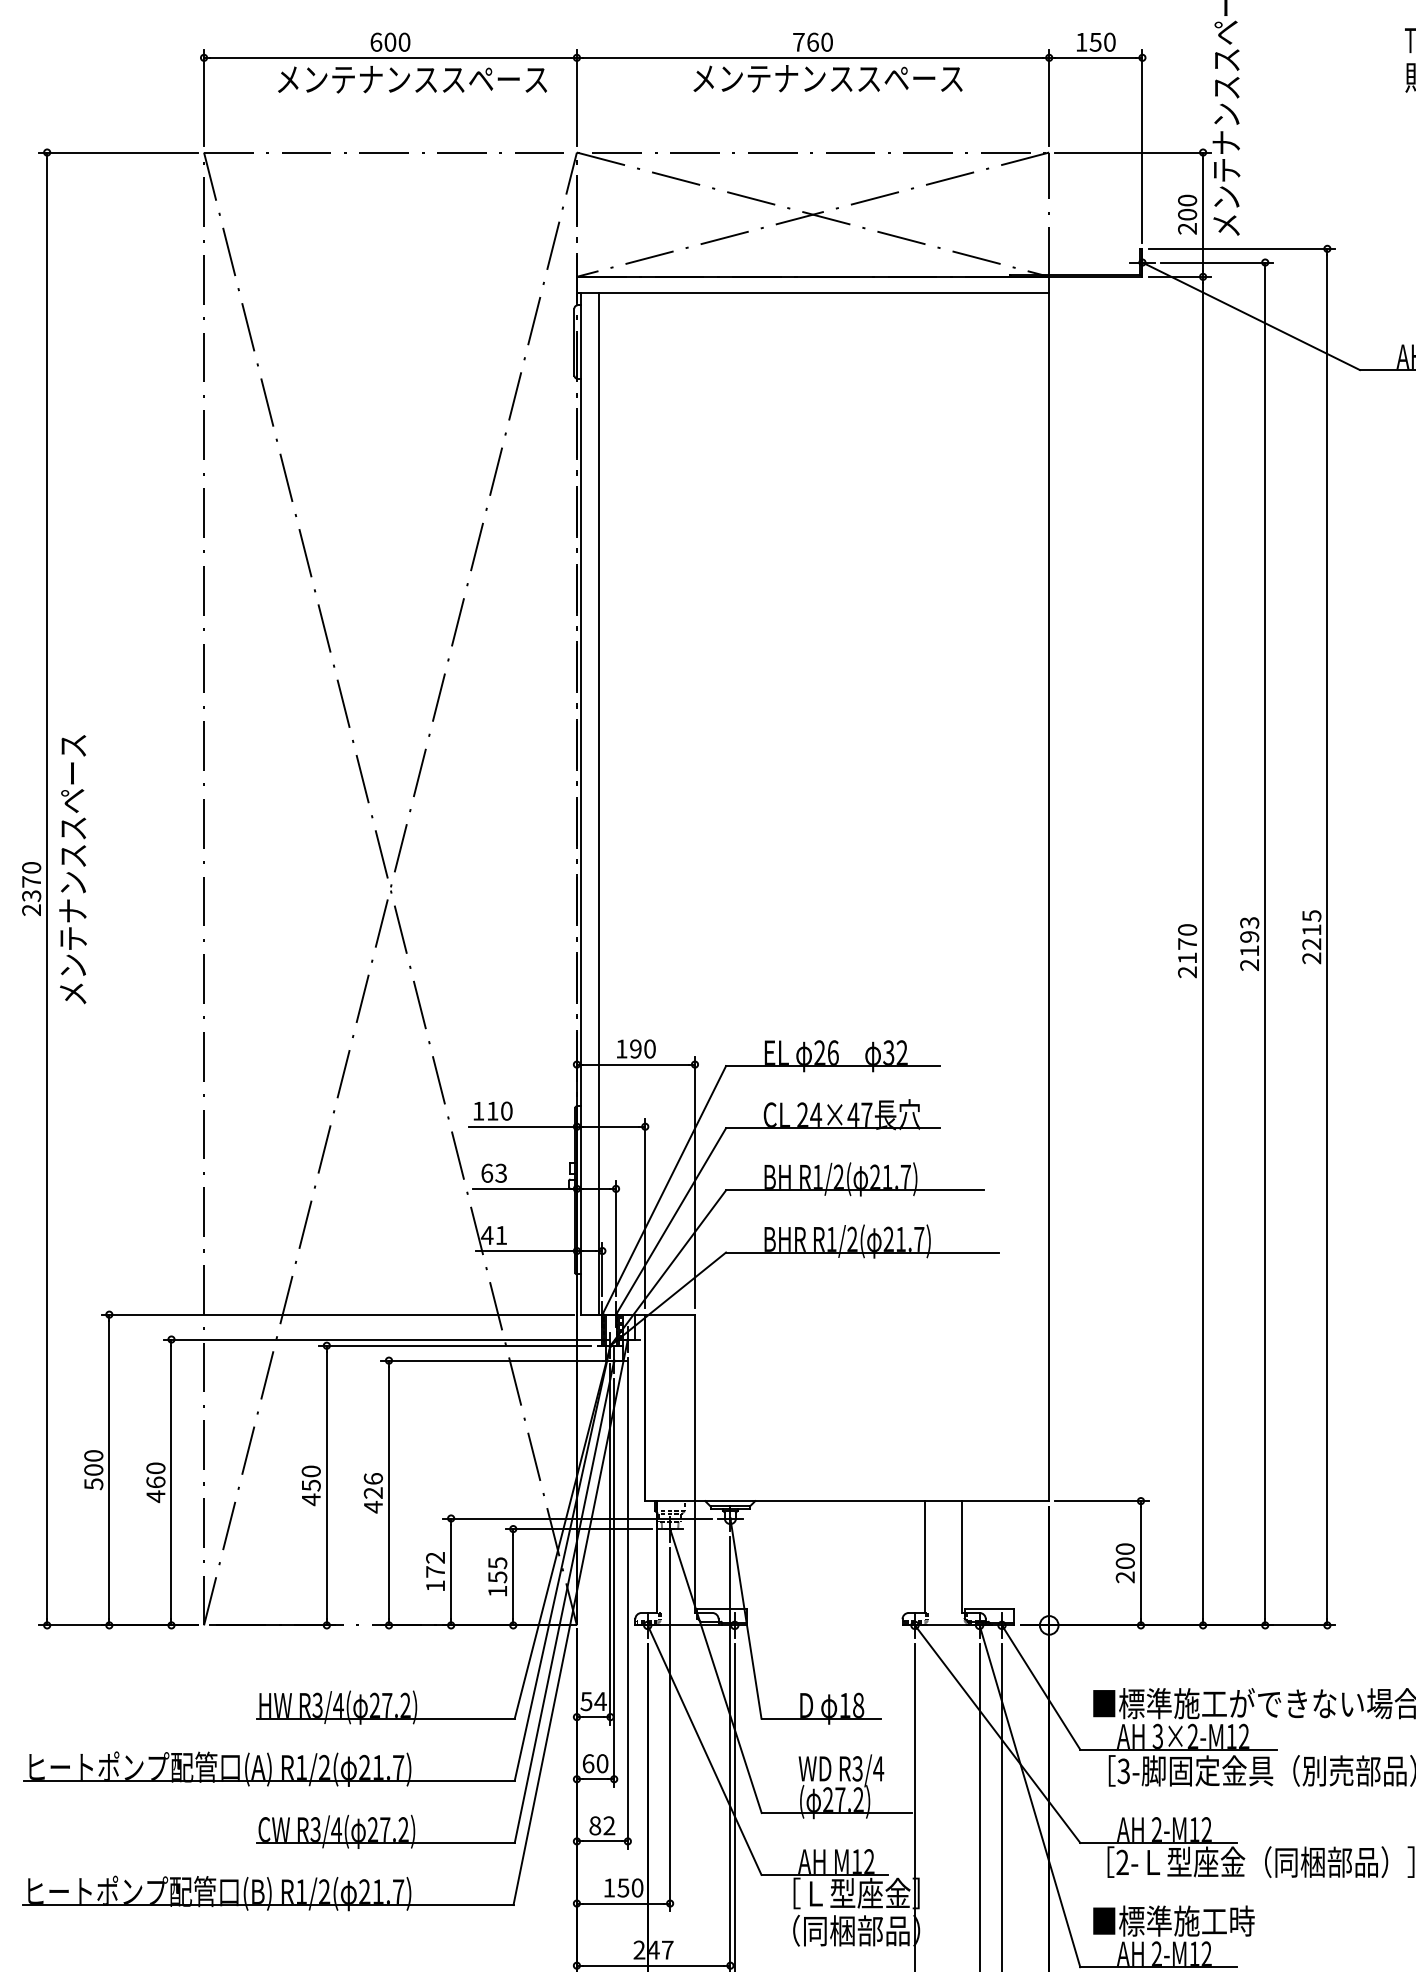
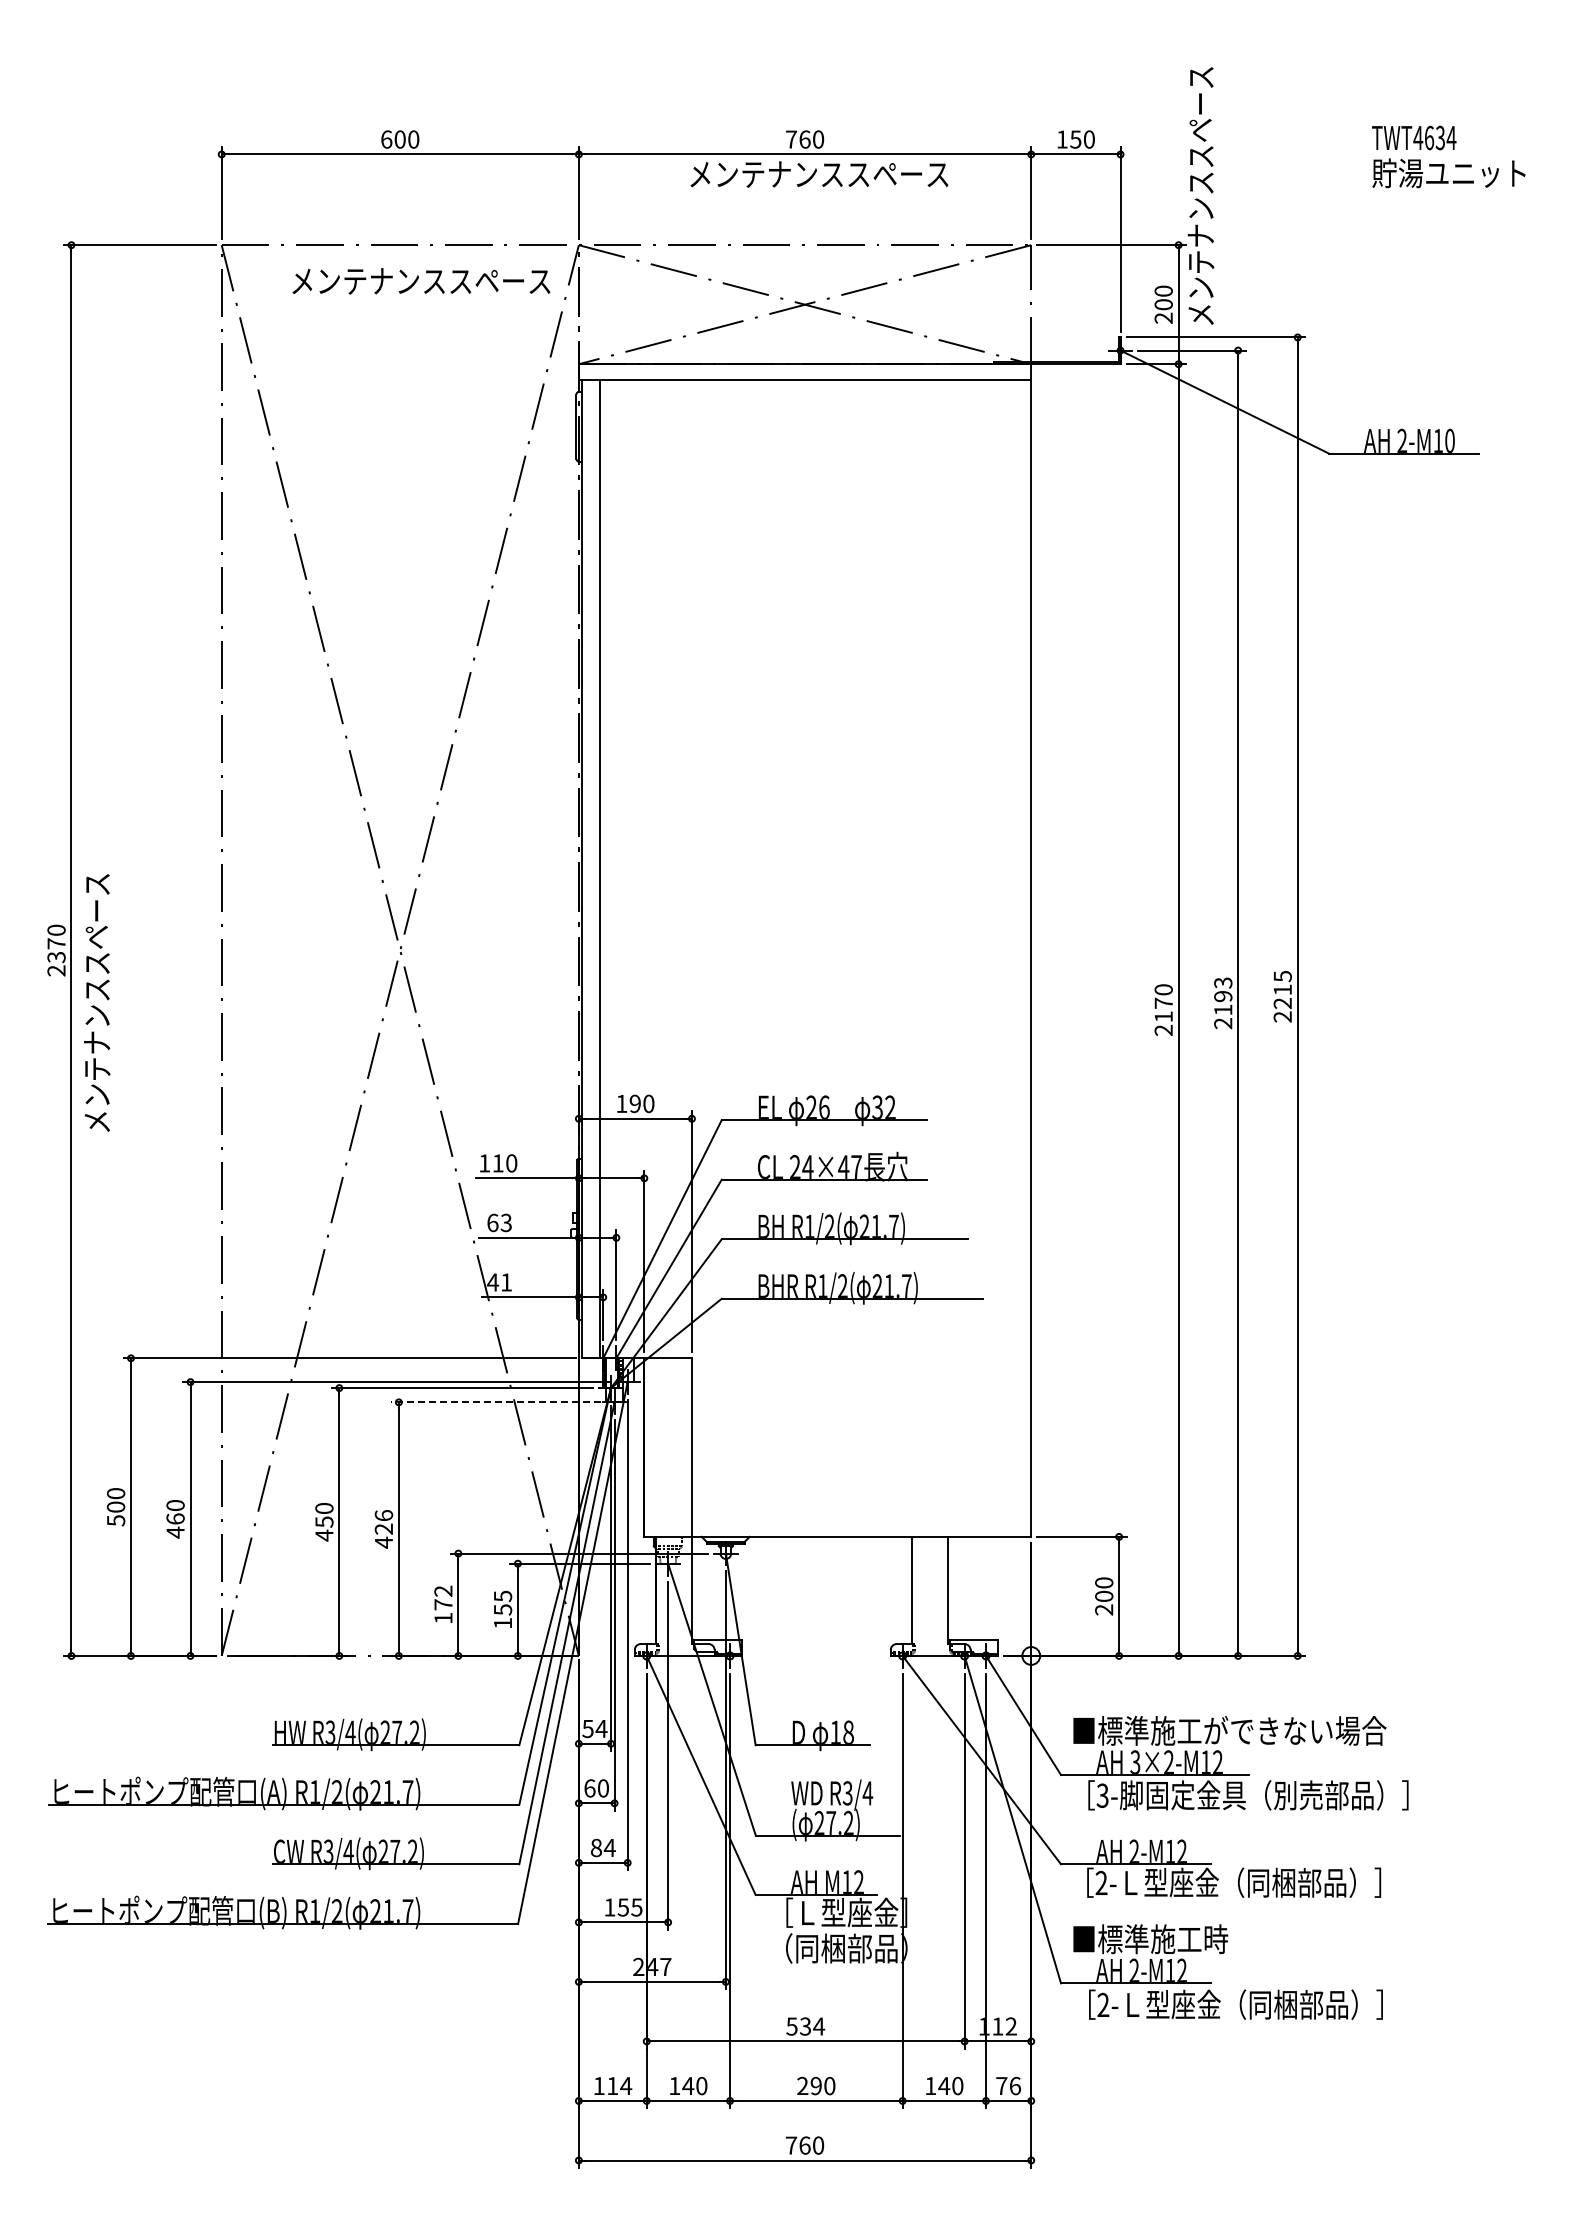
text: (412, 79) -> (421, 281), moved
text: (73, 869) -> (97, 1002), moved
line: (489, 1360) -> (495, 1402), solid -> dashed
text: (608, 1825) -> (609, 1847), 82 -> 84
text: (637, 1888) -> (636, 1907), 150 -> 155

